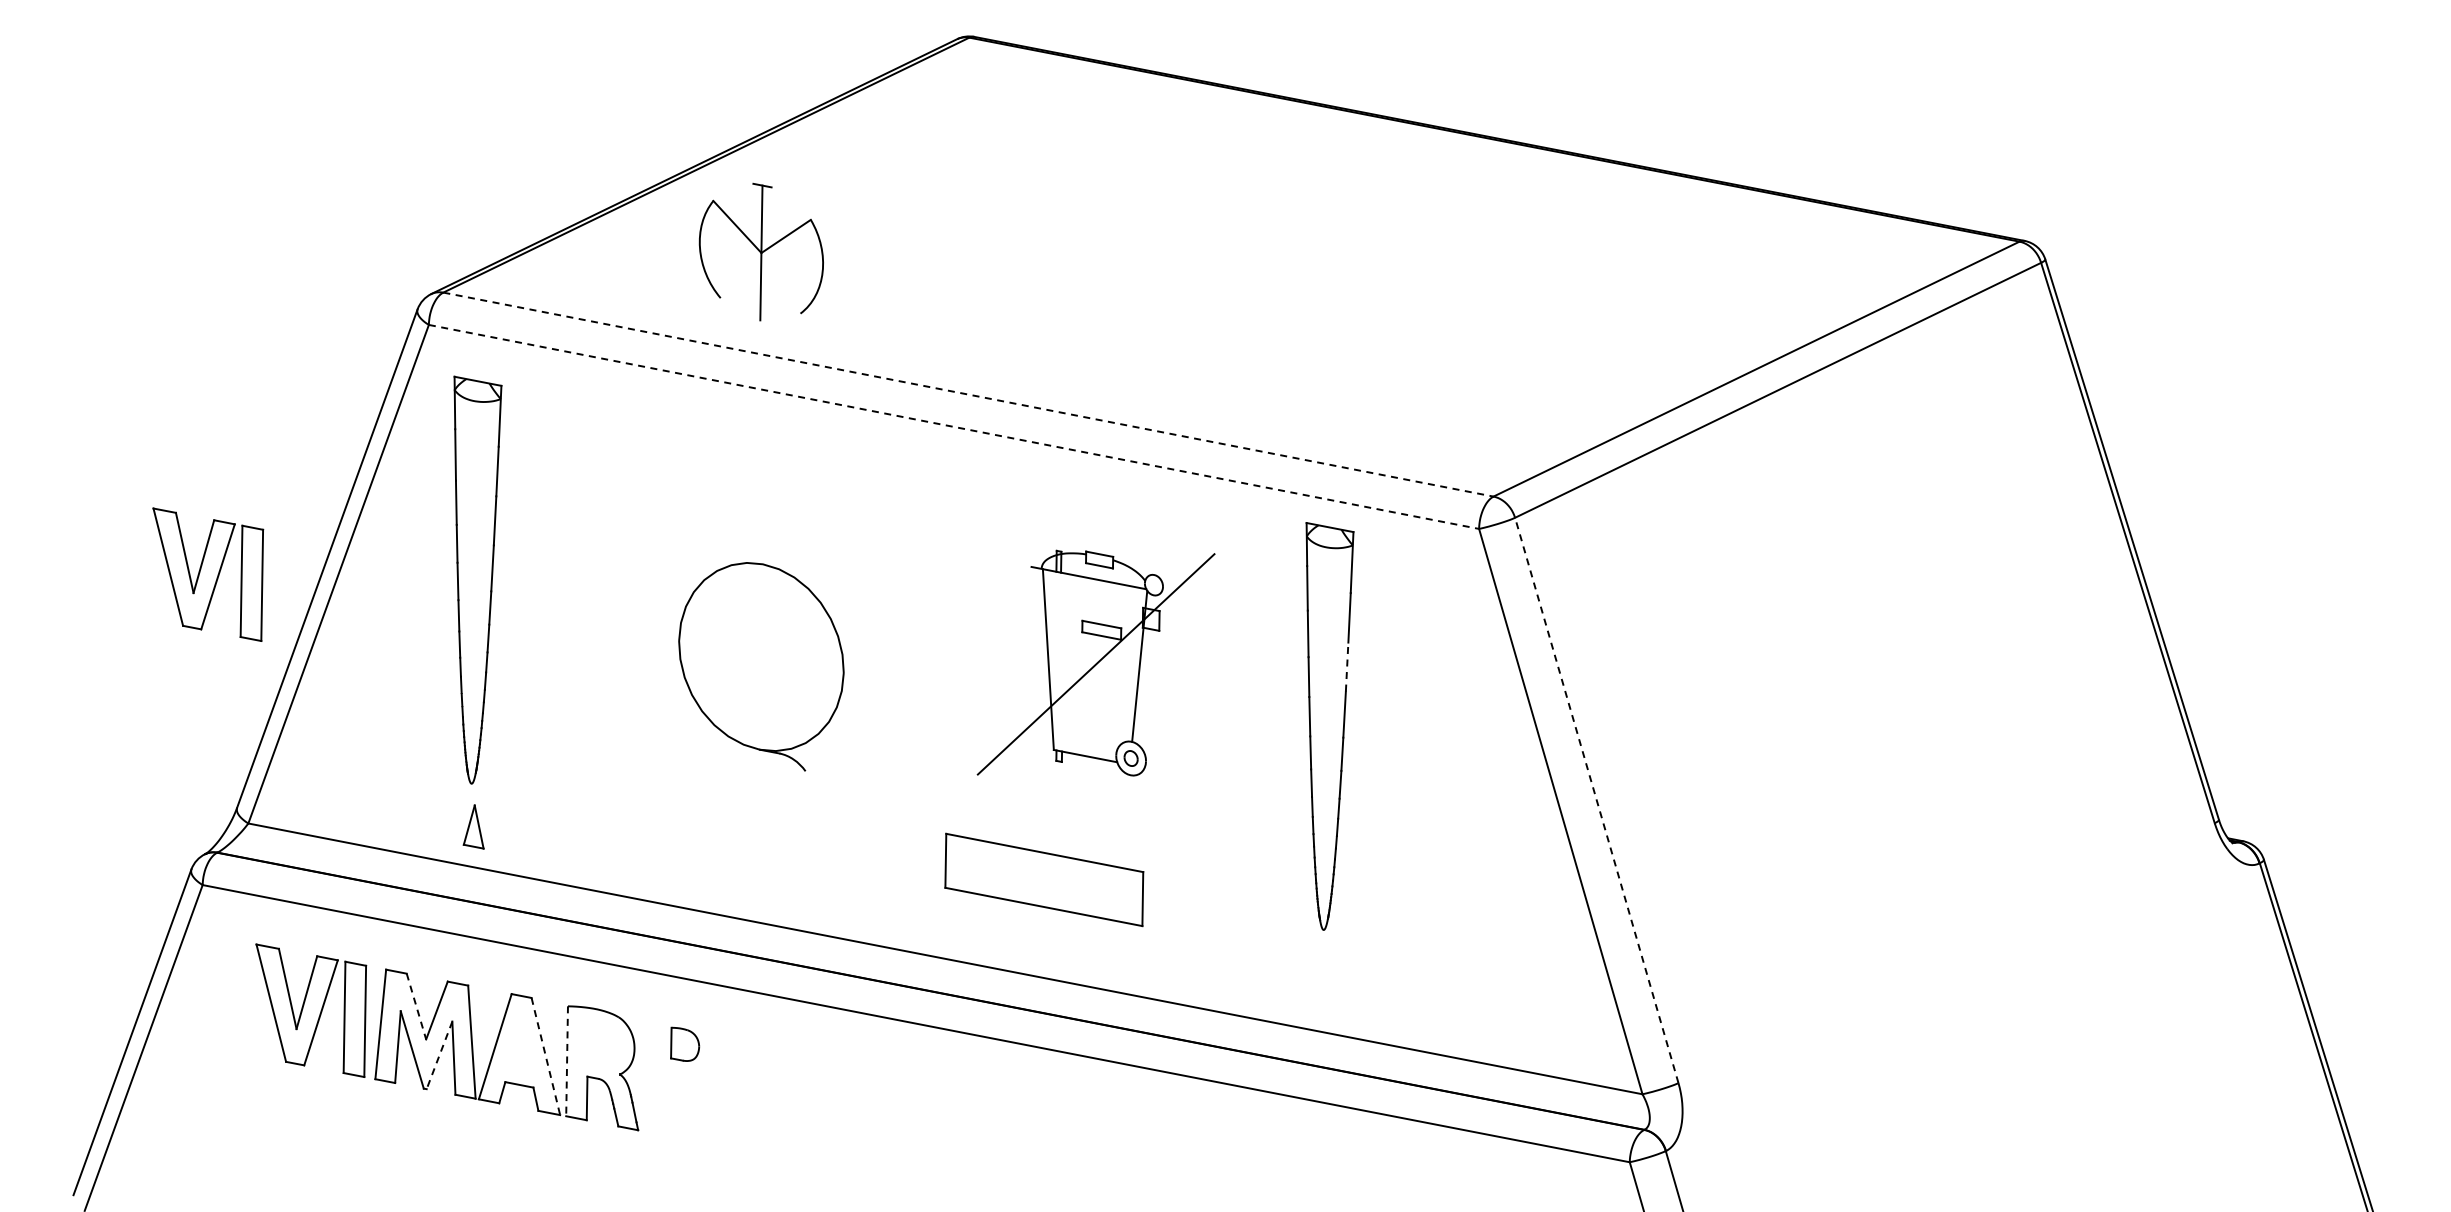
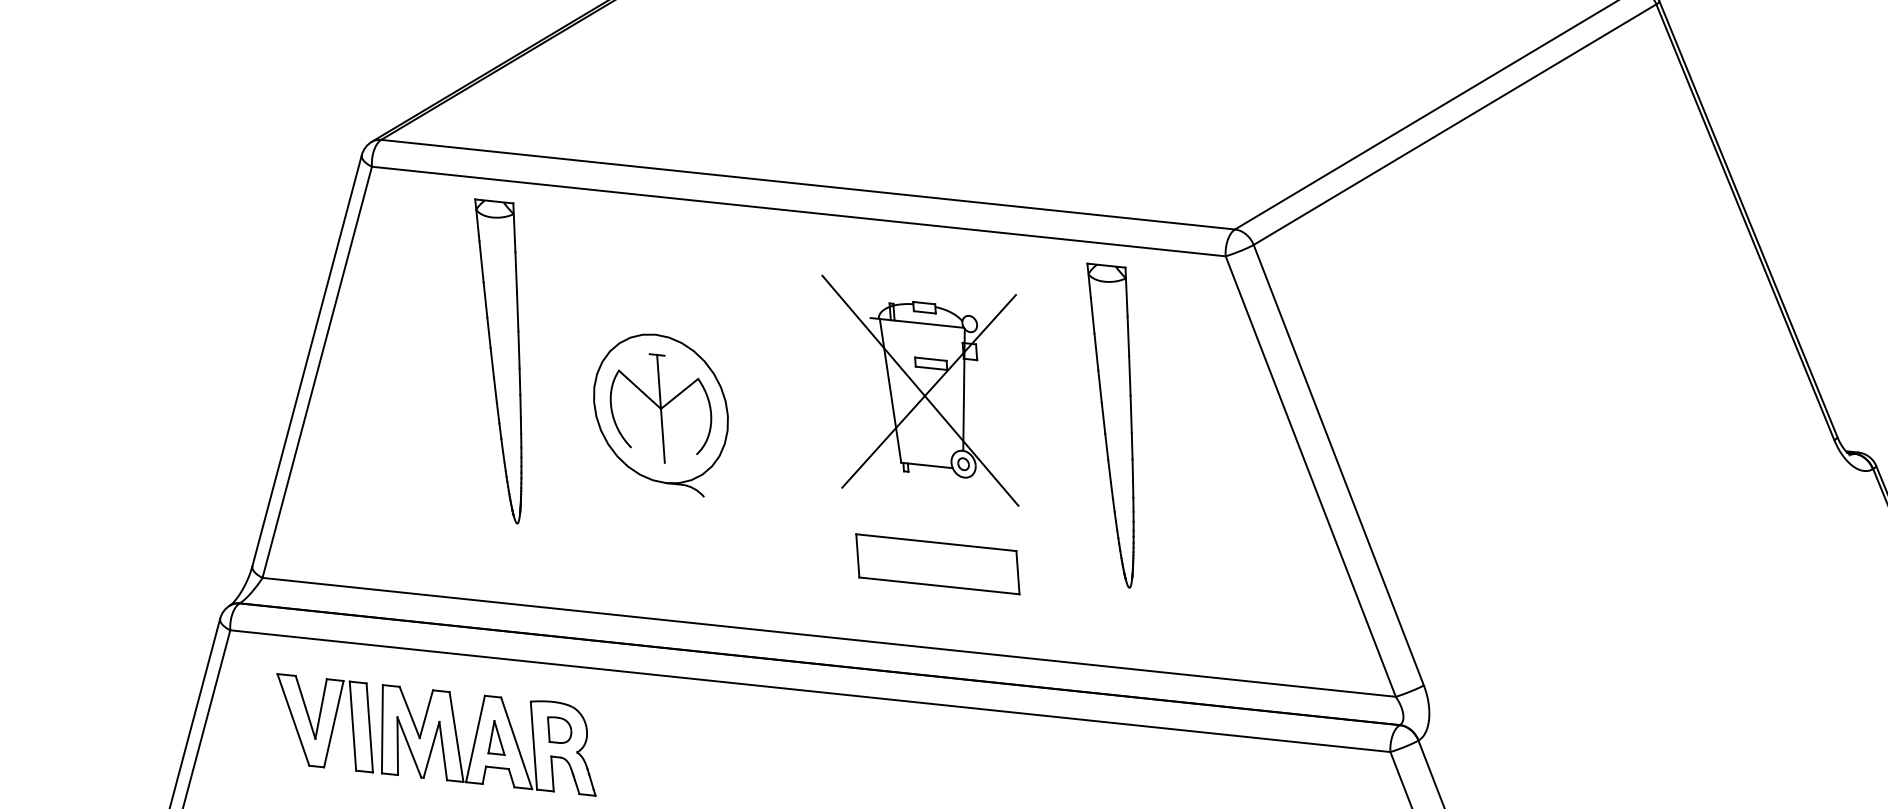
part: (760, 251) -> (660, 407), moved
line: (968, 394) -> (808, 184), dashed -> solid
line: (954, 426) -> (799, 211), dashed -> solid
part: (208, 574) -> (213, 381), removed
part: (477, 579) -> (507, 359), moved
line: (1085, 662) -> (920, 390), added
line: (1347, 667) -> (1130, 376), dashed -> solid
line: (1596, 799) -> (1338, 464), dashed -> solid
part: (473, 826) -> (494, 737), moved
part: (1044, 879) -> (938, 563), moved
line: (416, 1007) -> (409, 713), dashed -> solid
part: (685, 1043) -> (560, 729), moved
line: (439, 1055) -> (431, 749), dashed -> solid
line: (546, 1057) -> (517, 744), dashed -> solid
line: (567, 1061) -> (534, 745), dashed -> solid

